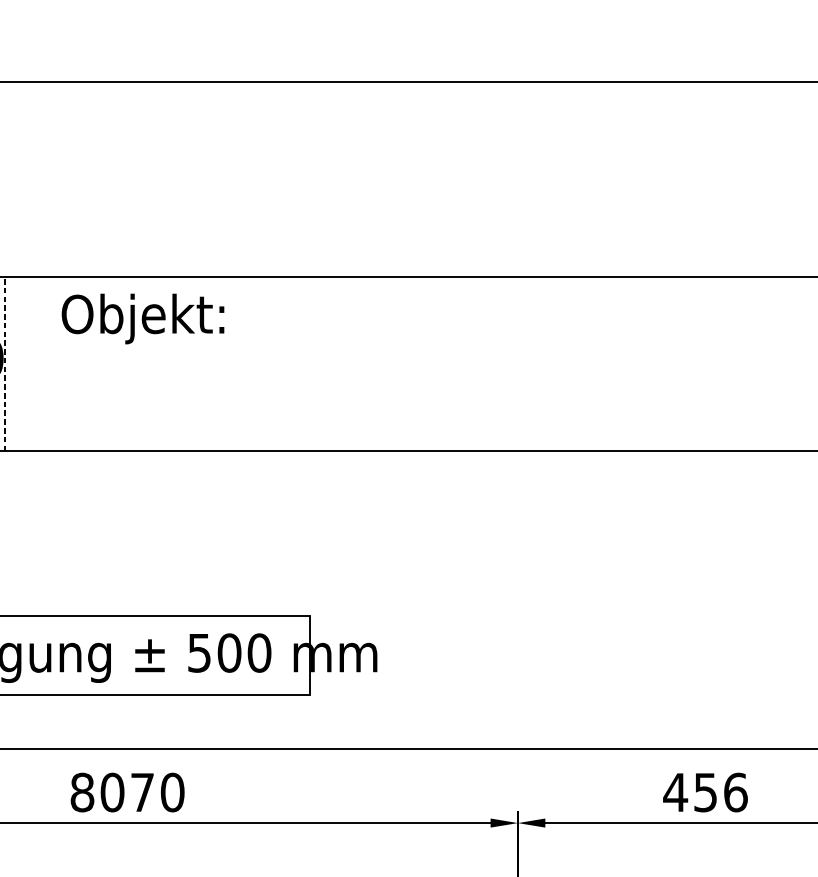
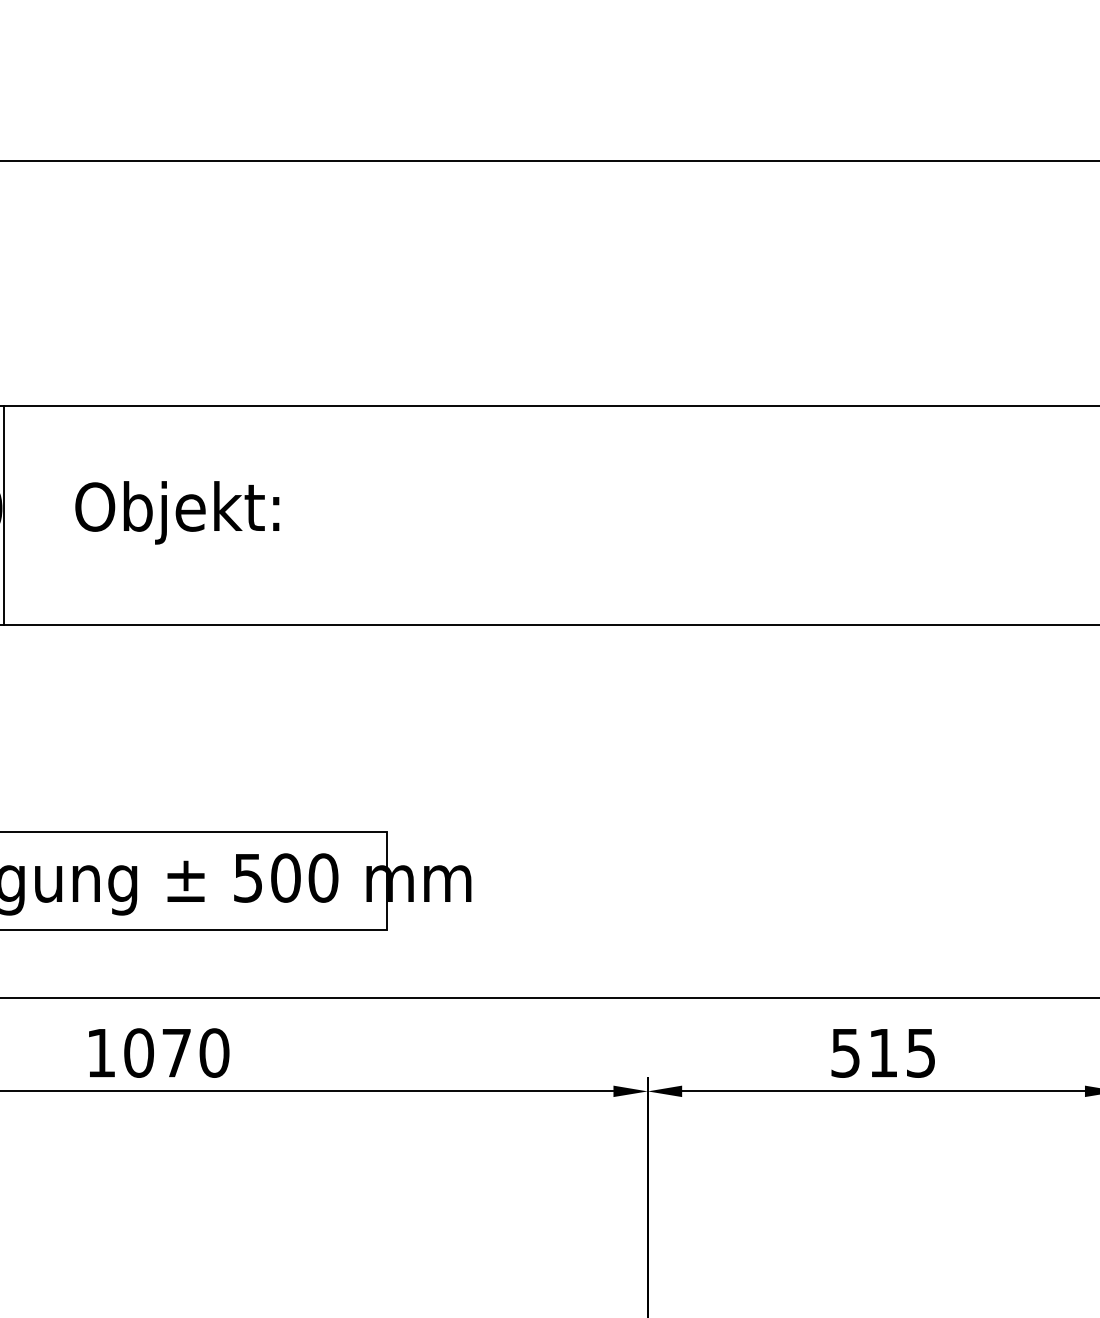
text: (143, 318) -> (177, 512), moved
line: (5, 363) -> (4, 514), dashed -> solid
text: (82, 792) -> (101, 1052), 8070 -> 1070
text: (705, 792) -> (882, 1052), 456 -> 515

